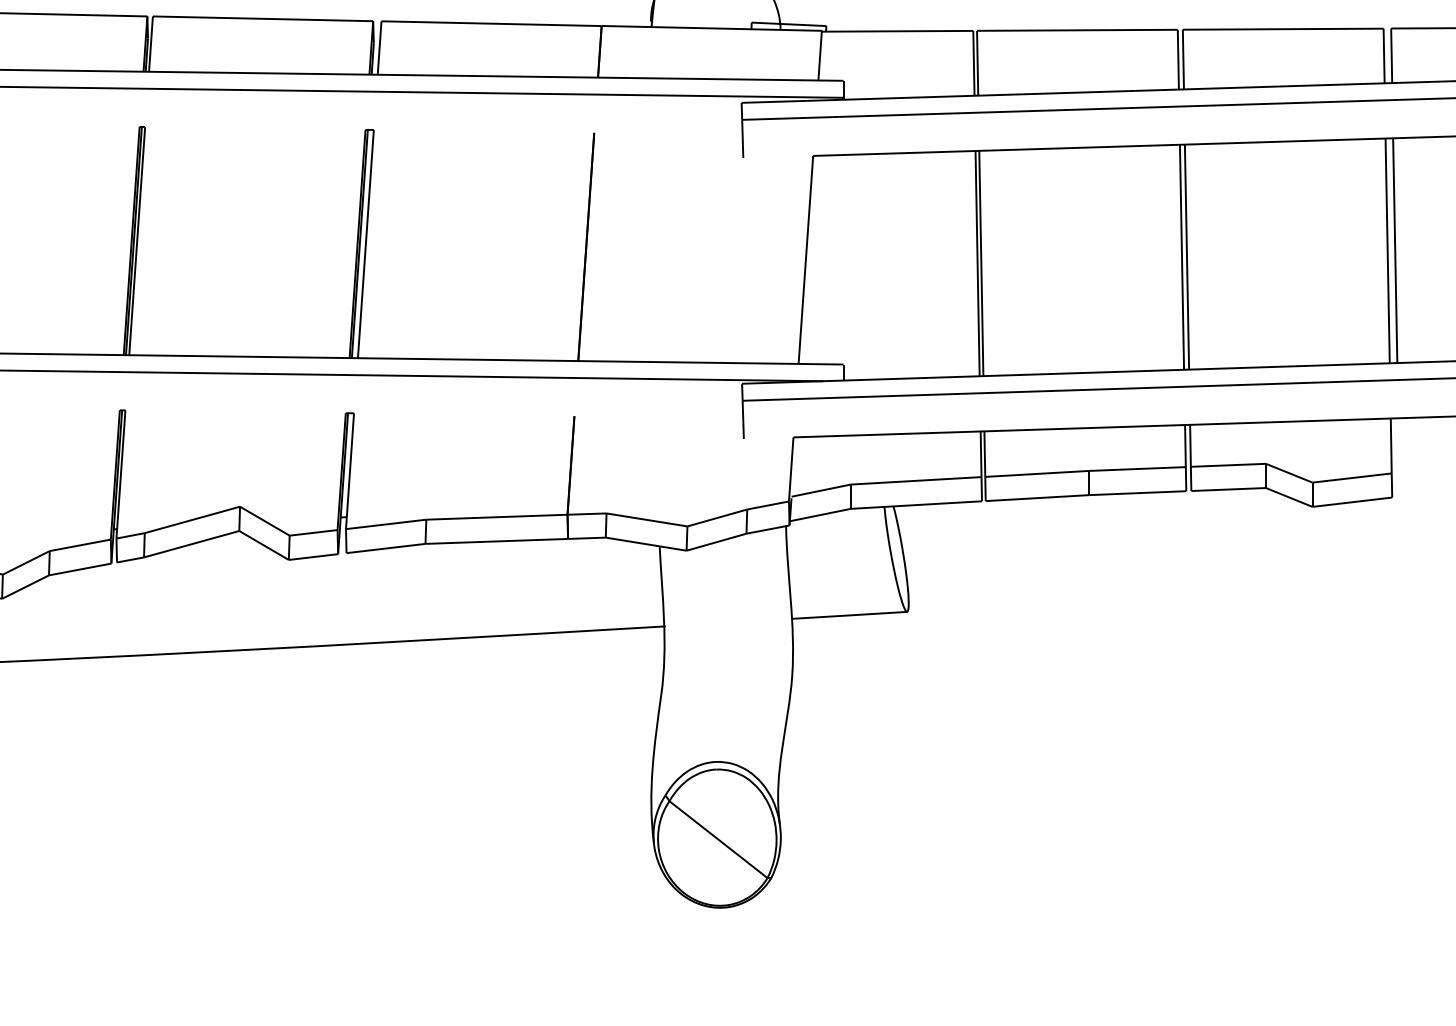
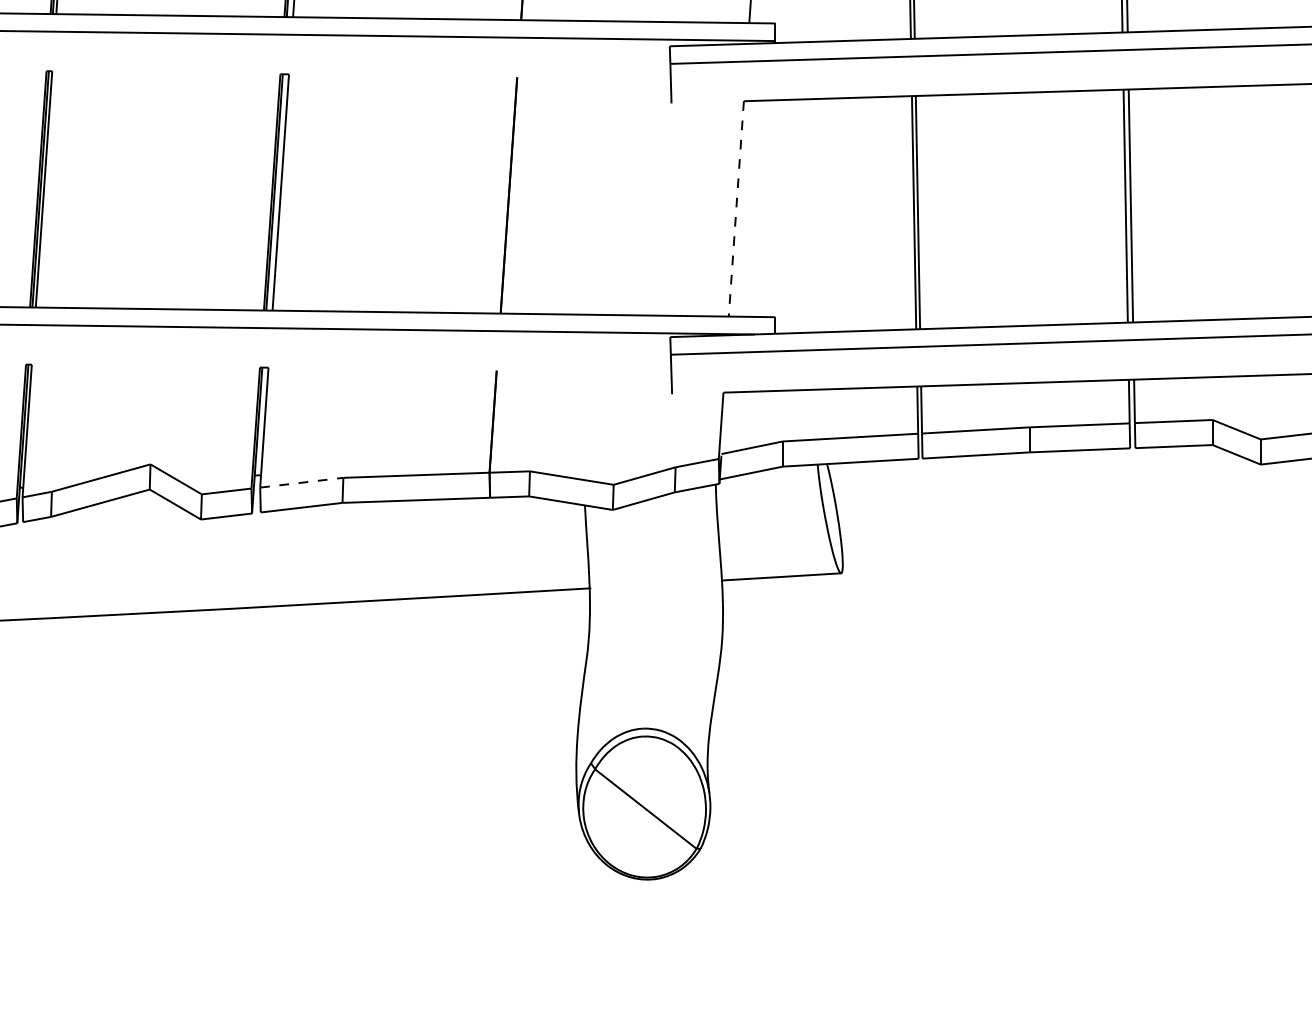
line: (805, 260) -> (735, 209), solid -> dashed
line: (386, 524) -> (302, 482), solid -> dashed

